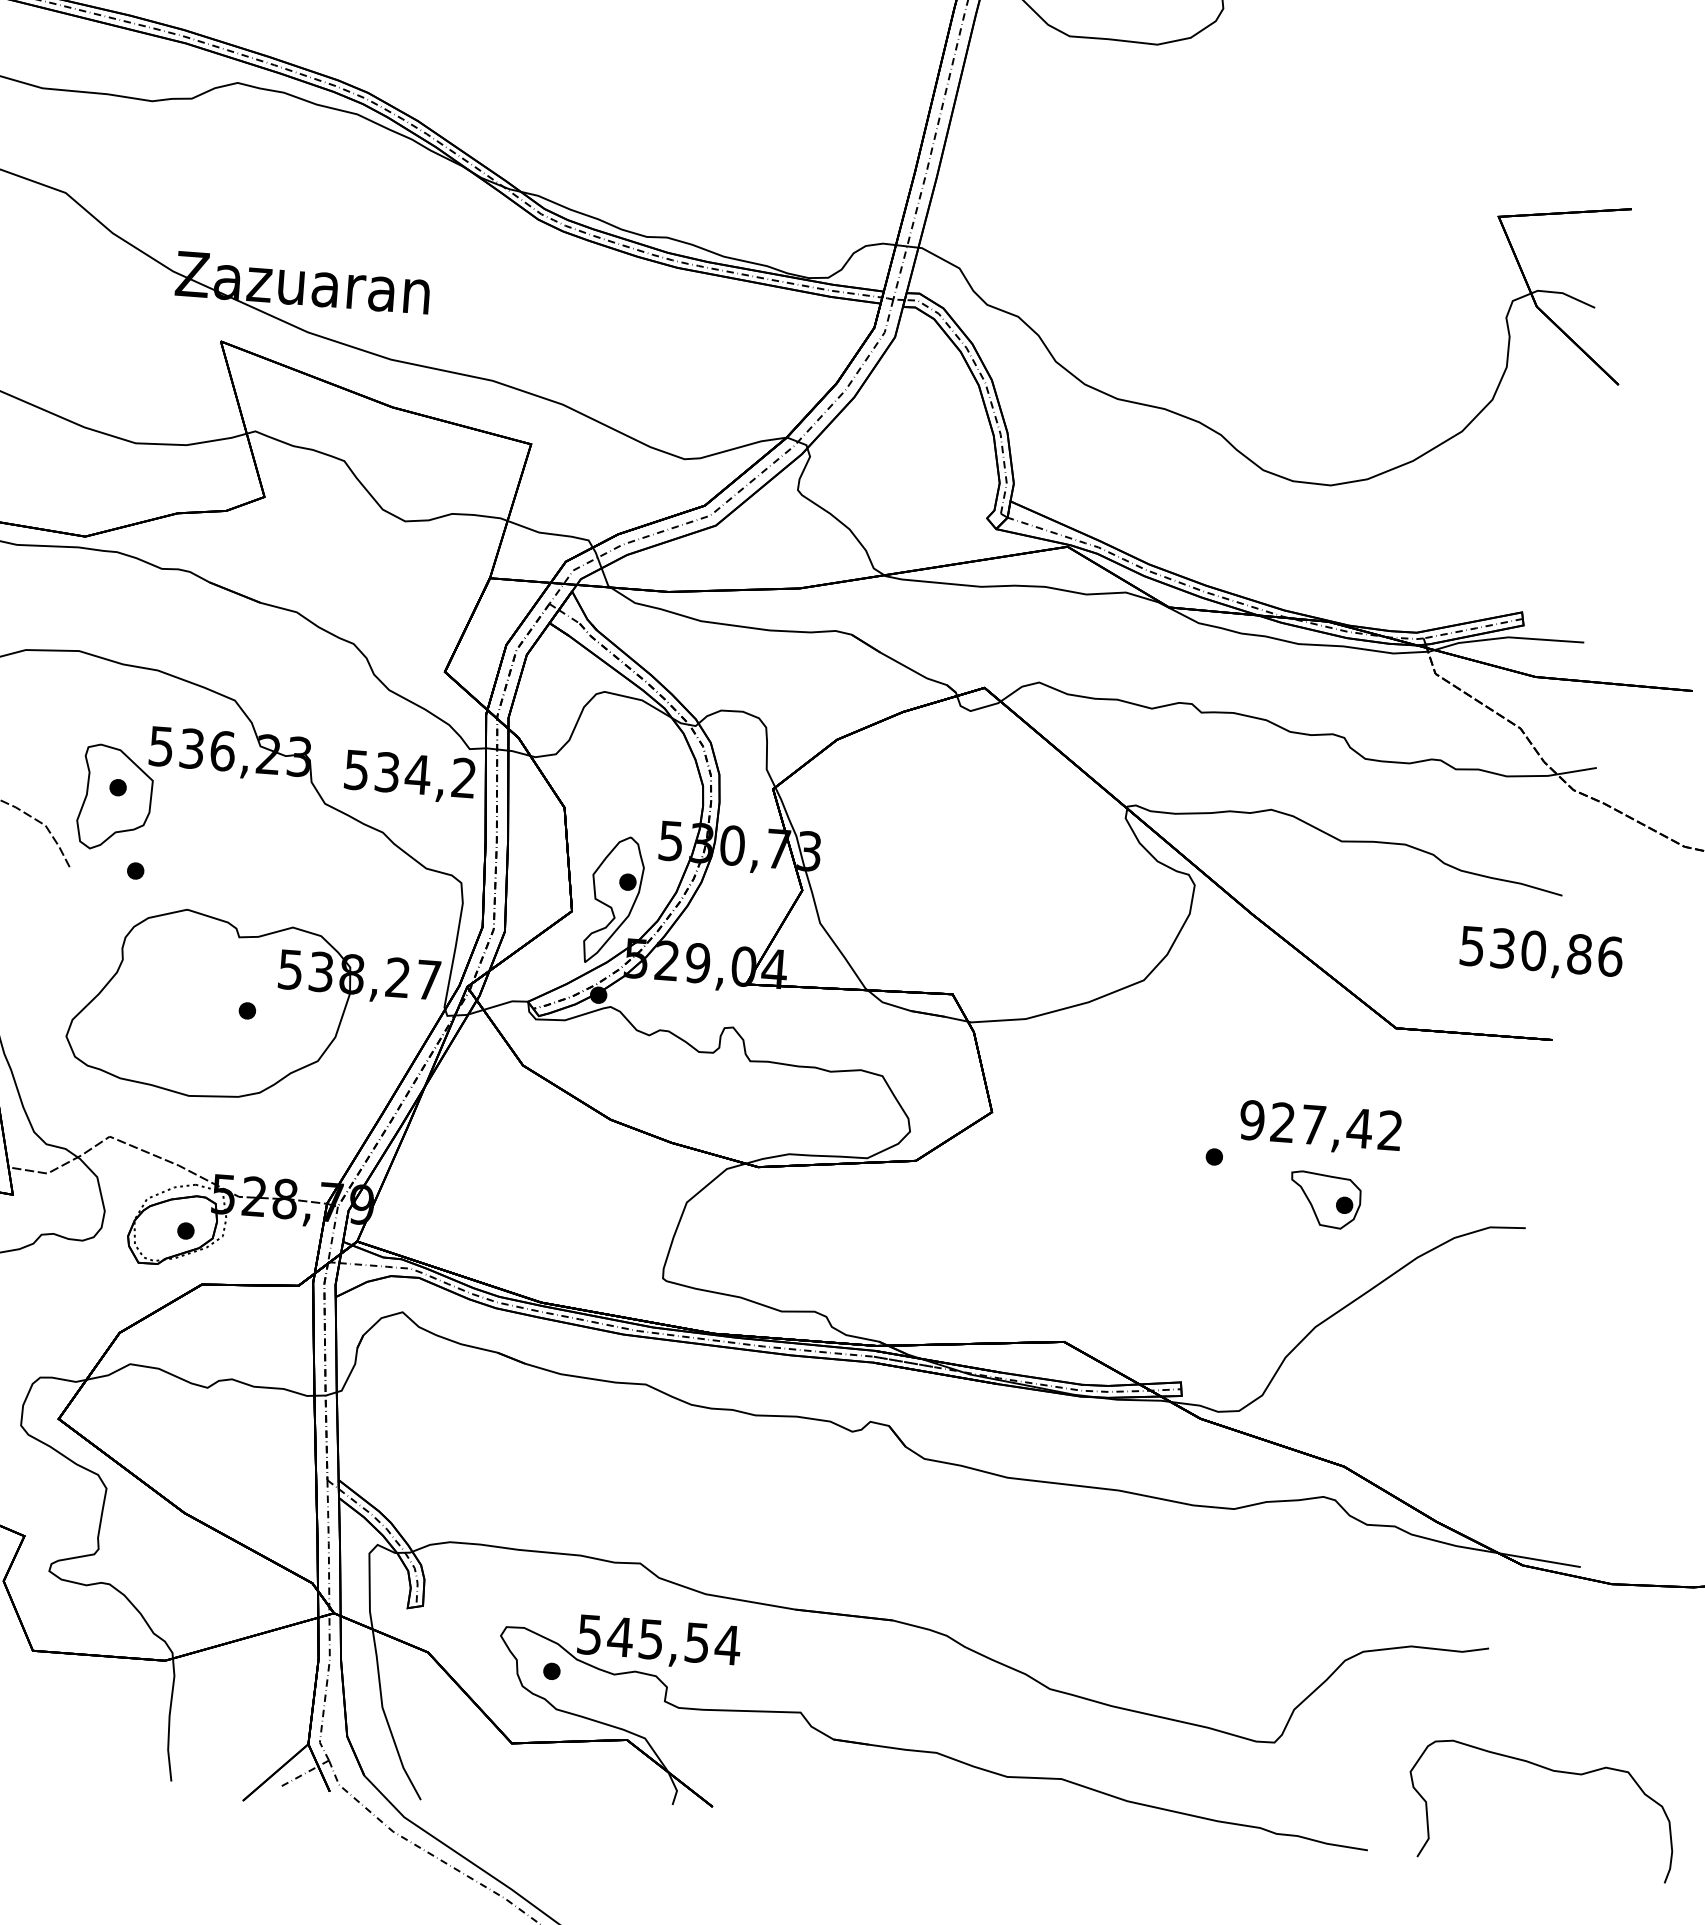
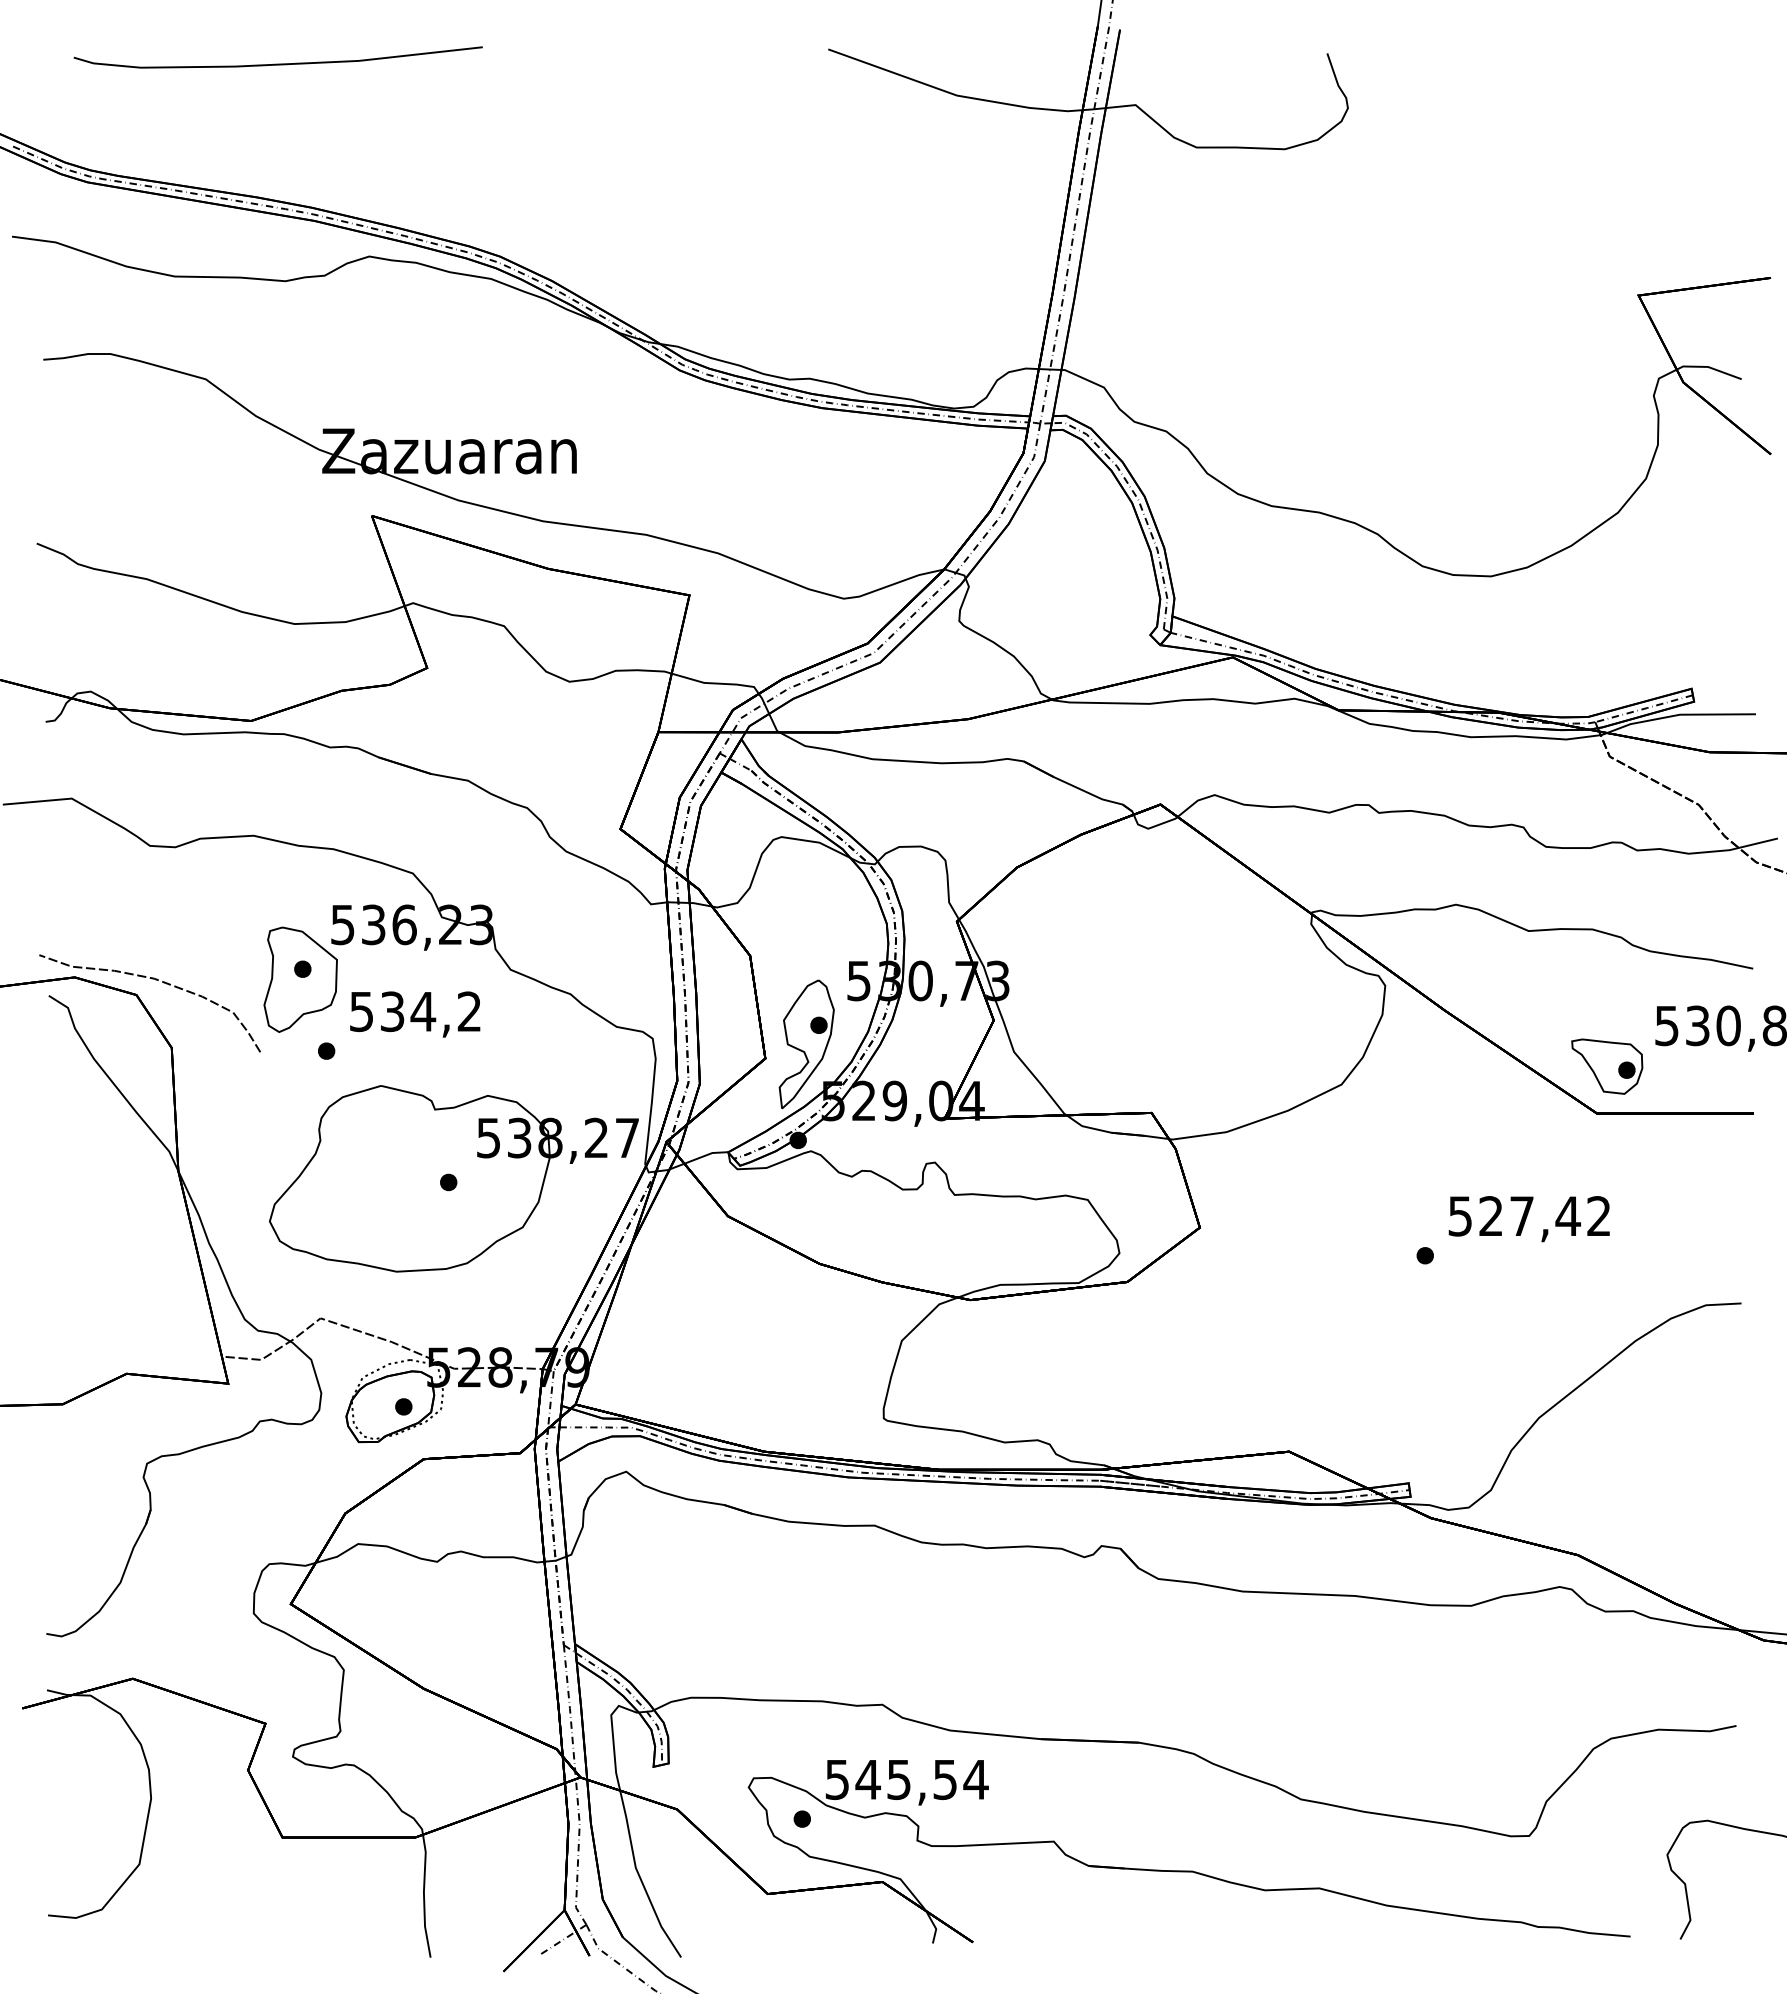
text: (410, 776) -> (415, 1014), moved
text: (1252, 1120) -> (1460, 1216), 927,42 -> 527,42
part: (1325, 1200) -> (1607, 1066), moved

